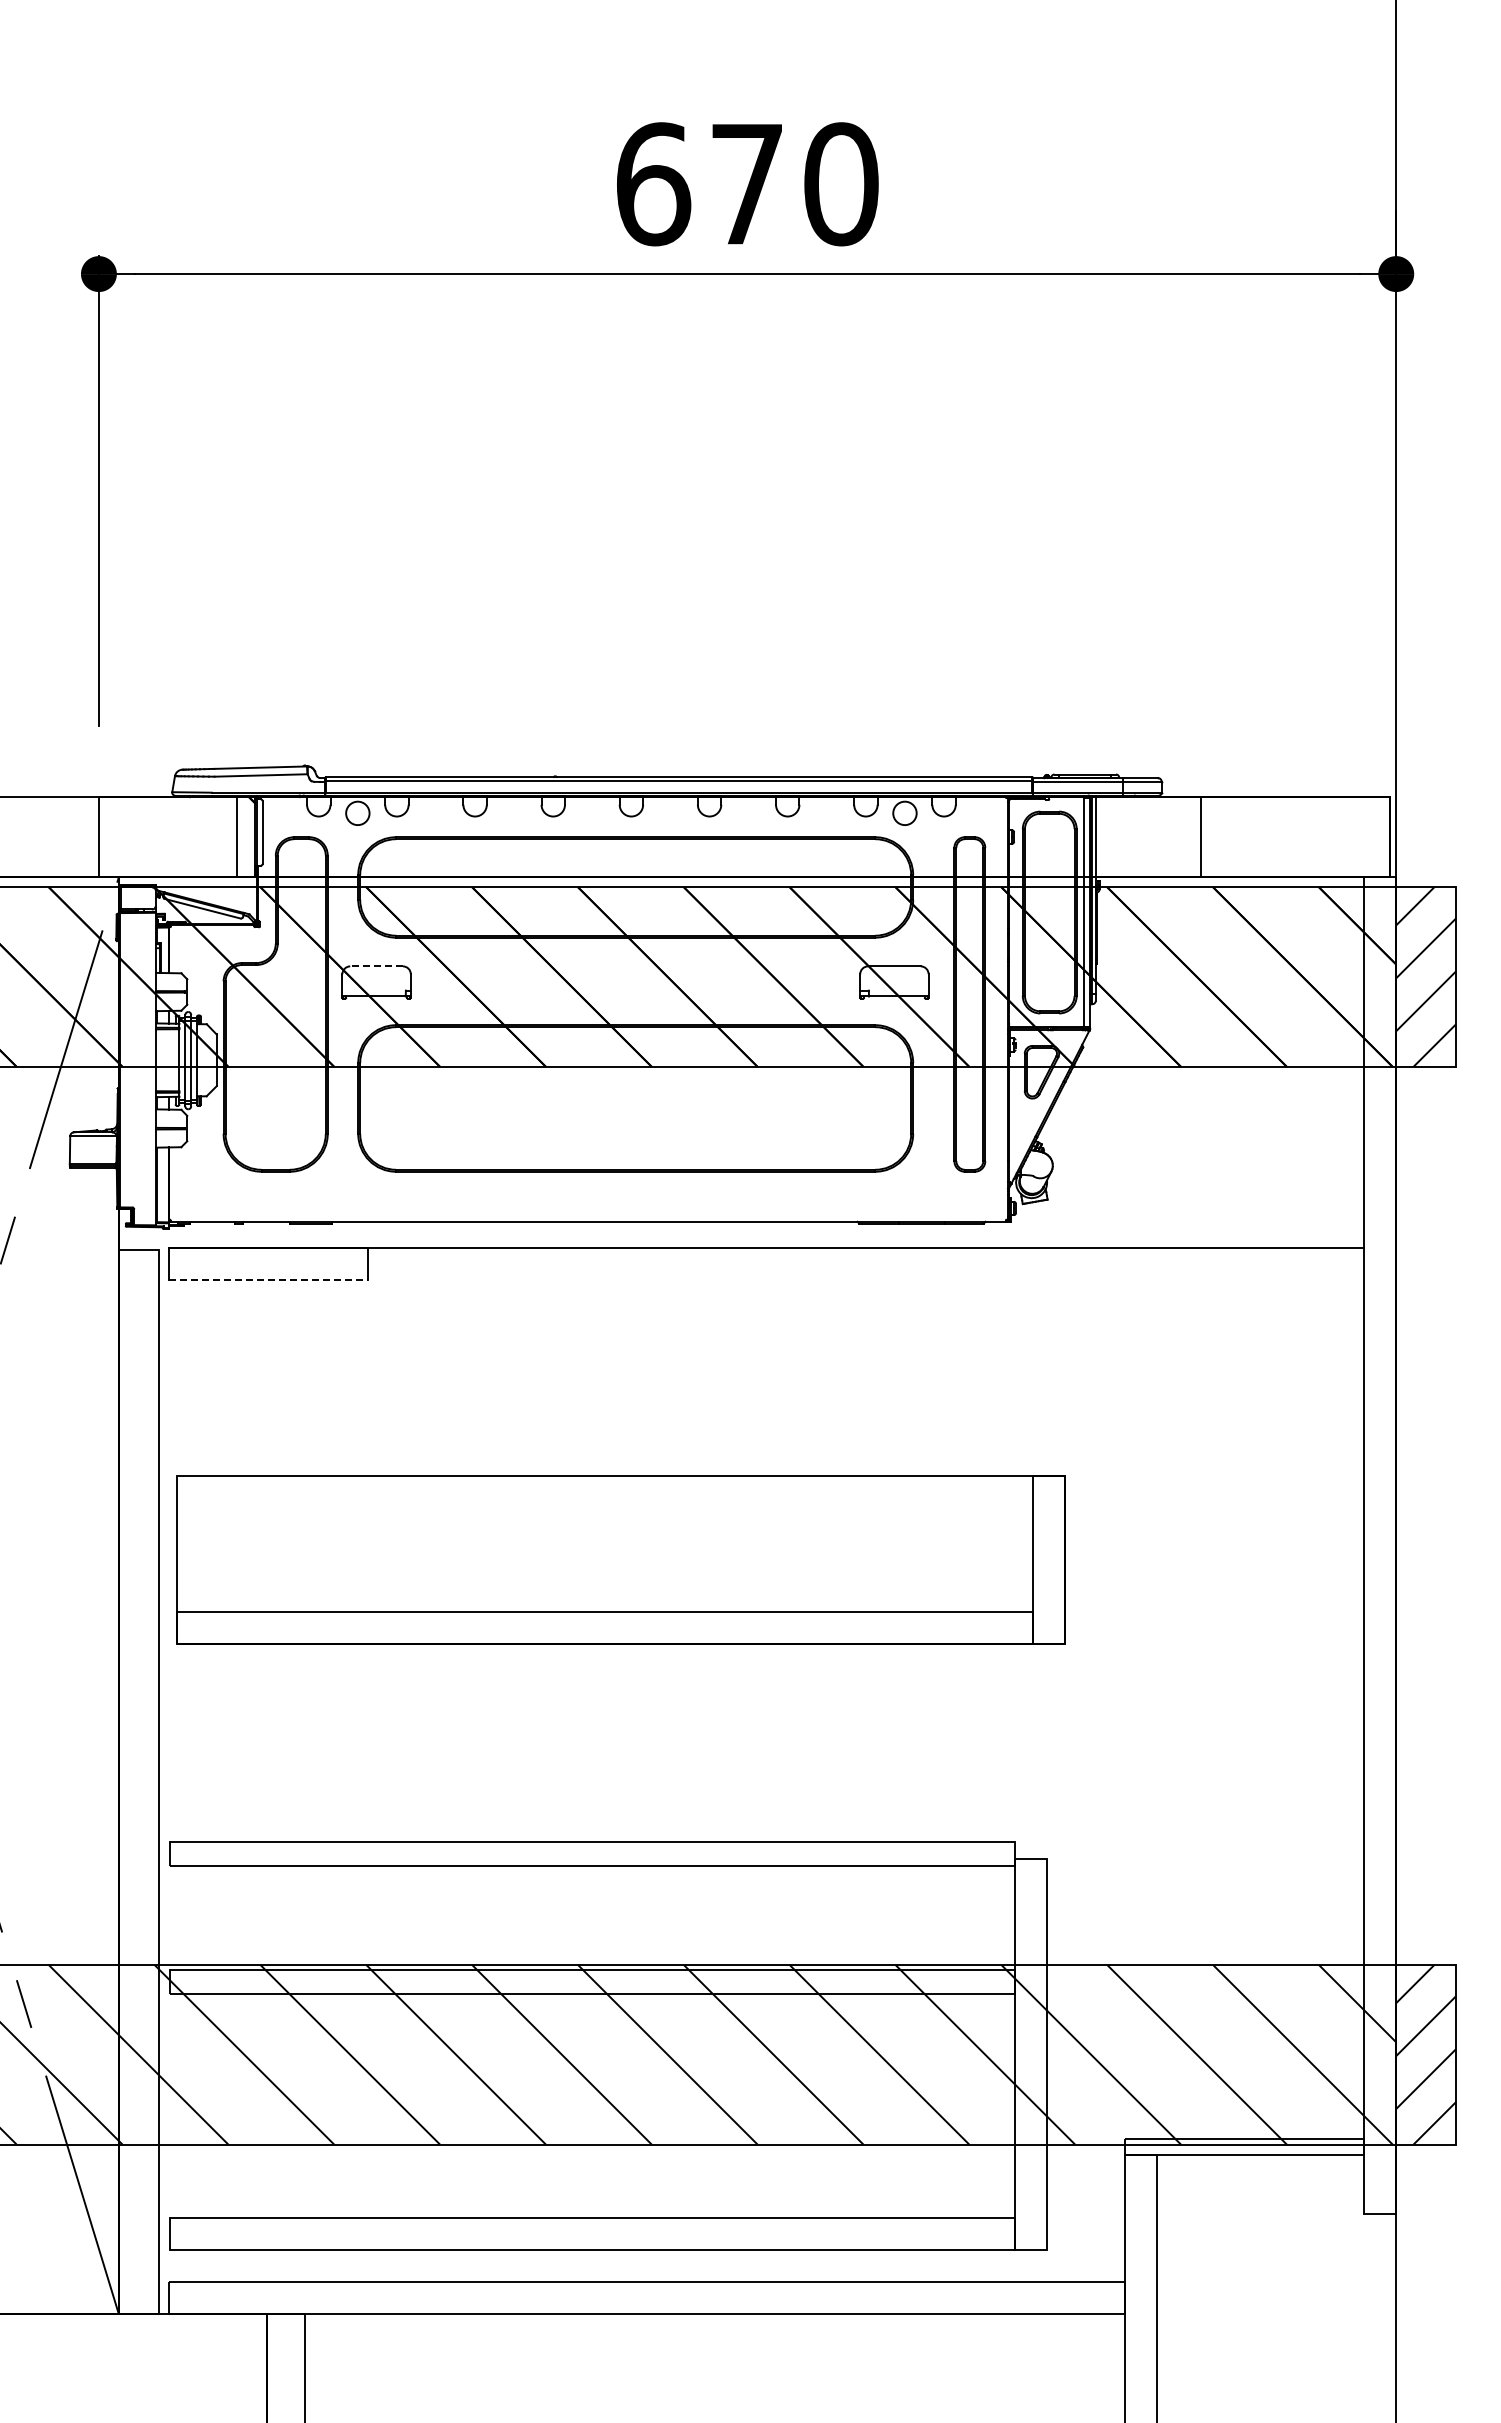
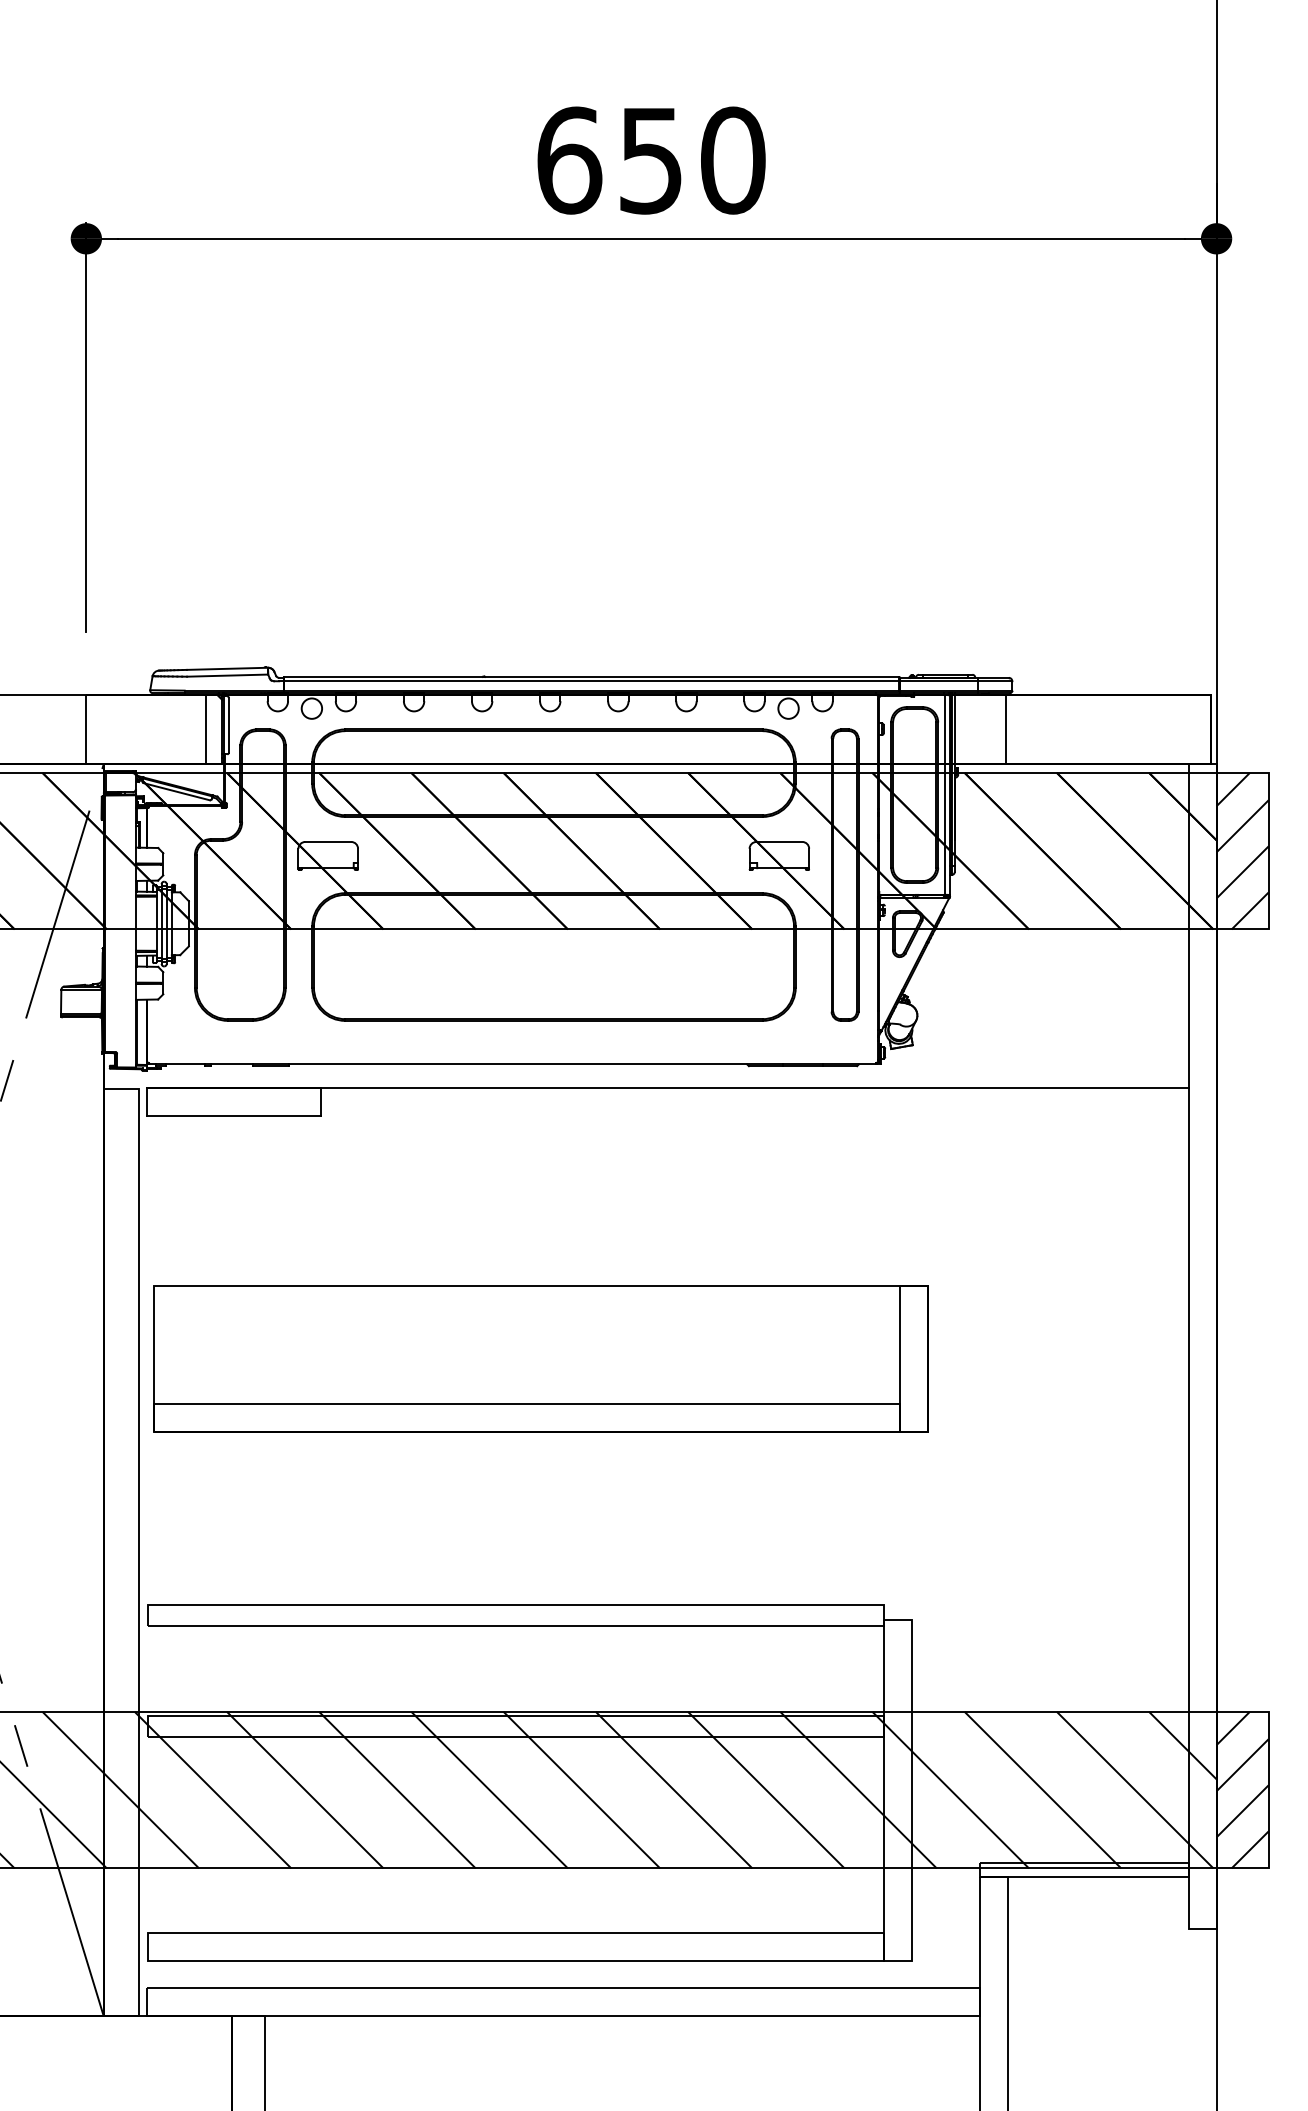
text: (746, 185) -> (650, 161), 670 -> 650
line: (1200, 837) -> (1005, 729), moved
line: (376, 966) -> (328, 842), dashed -> solid
line: (268, 1280) -> (234, 1115), dashed -> solid

